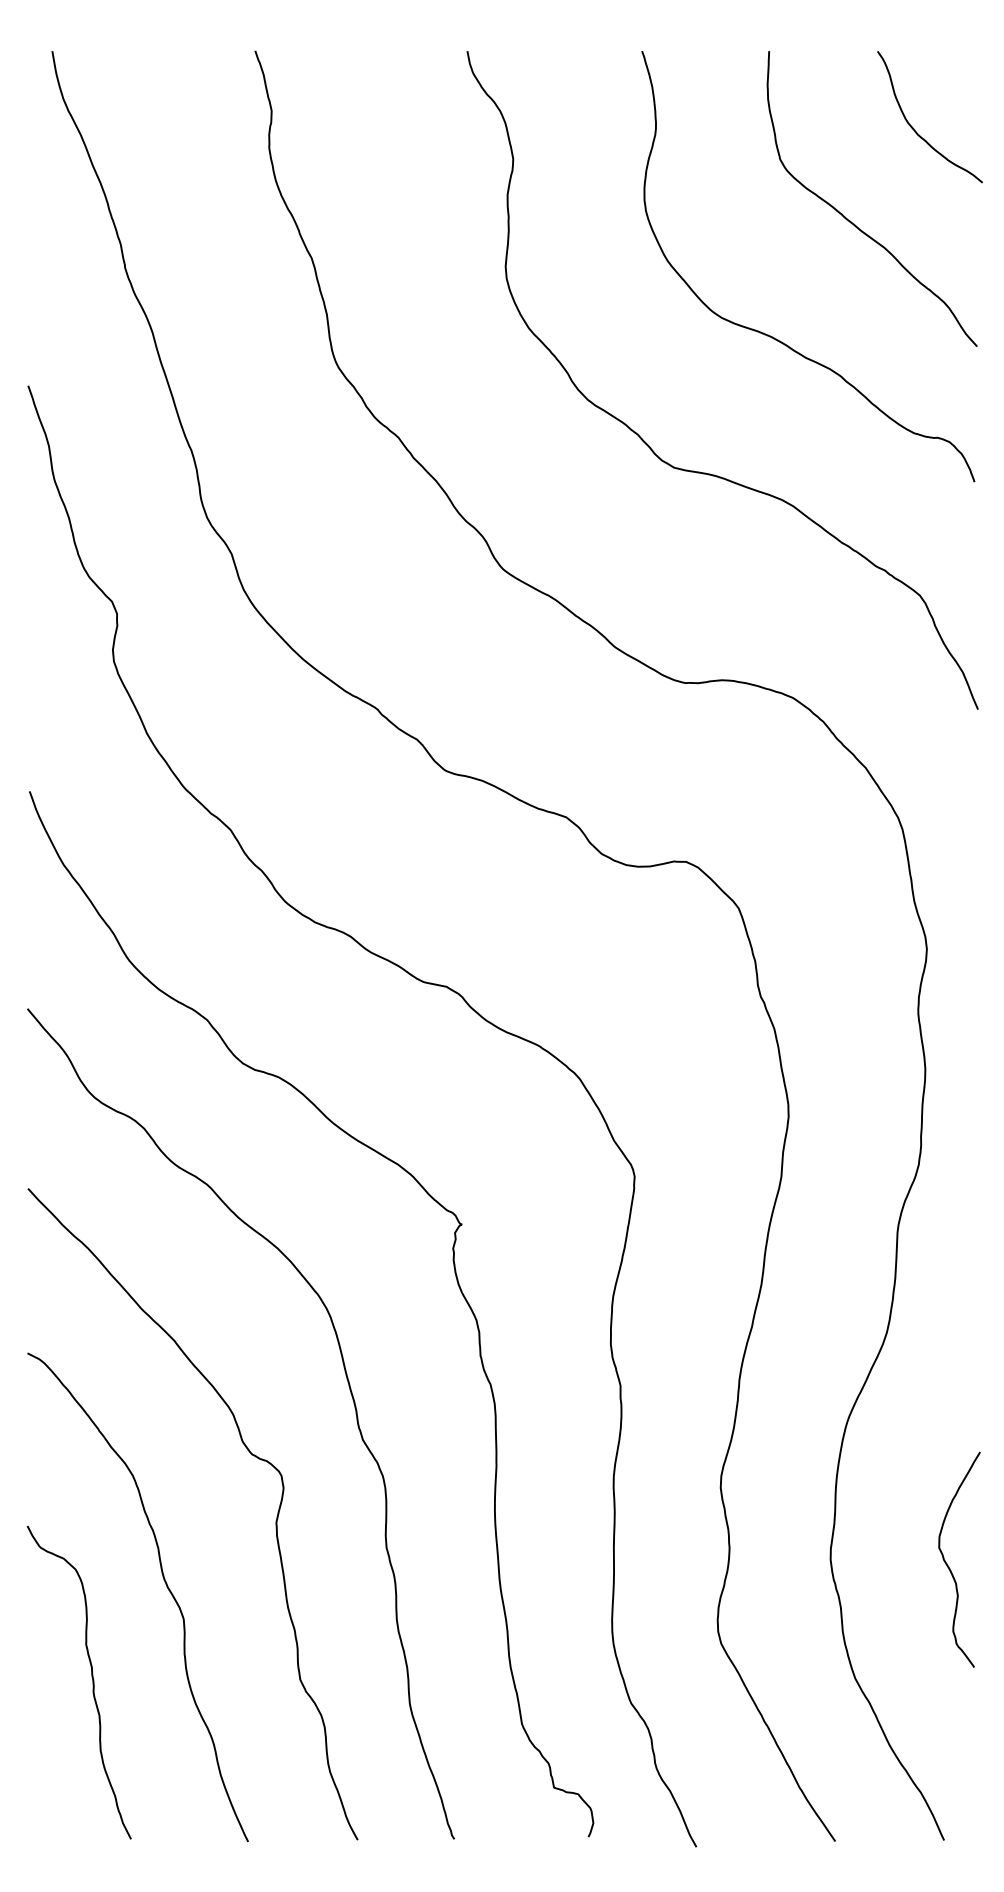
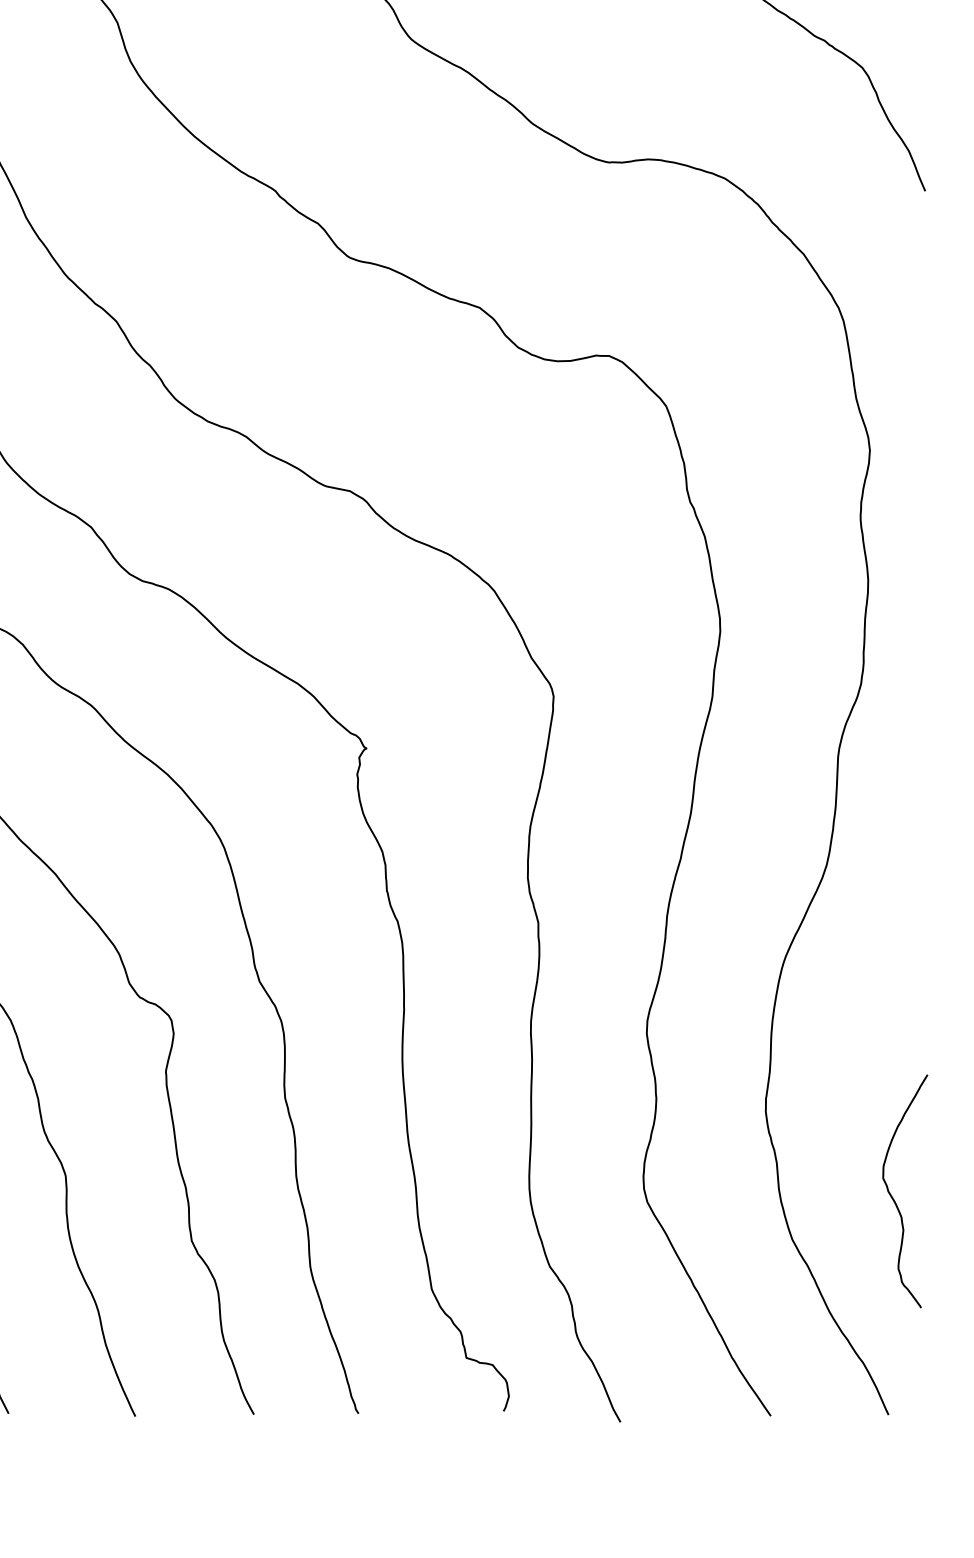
curve: (949, 1566) -> (894, 1198), moved

